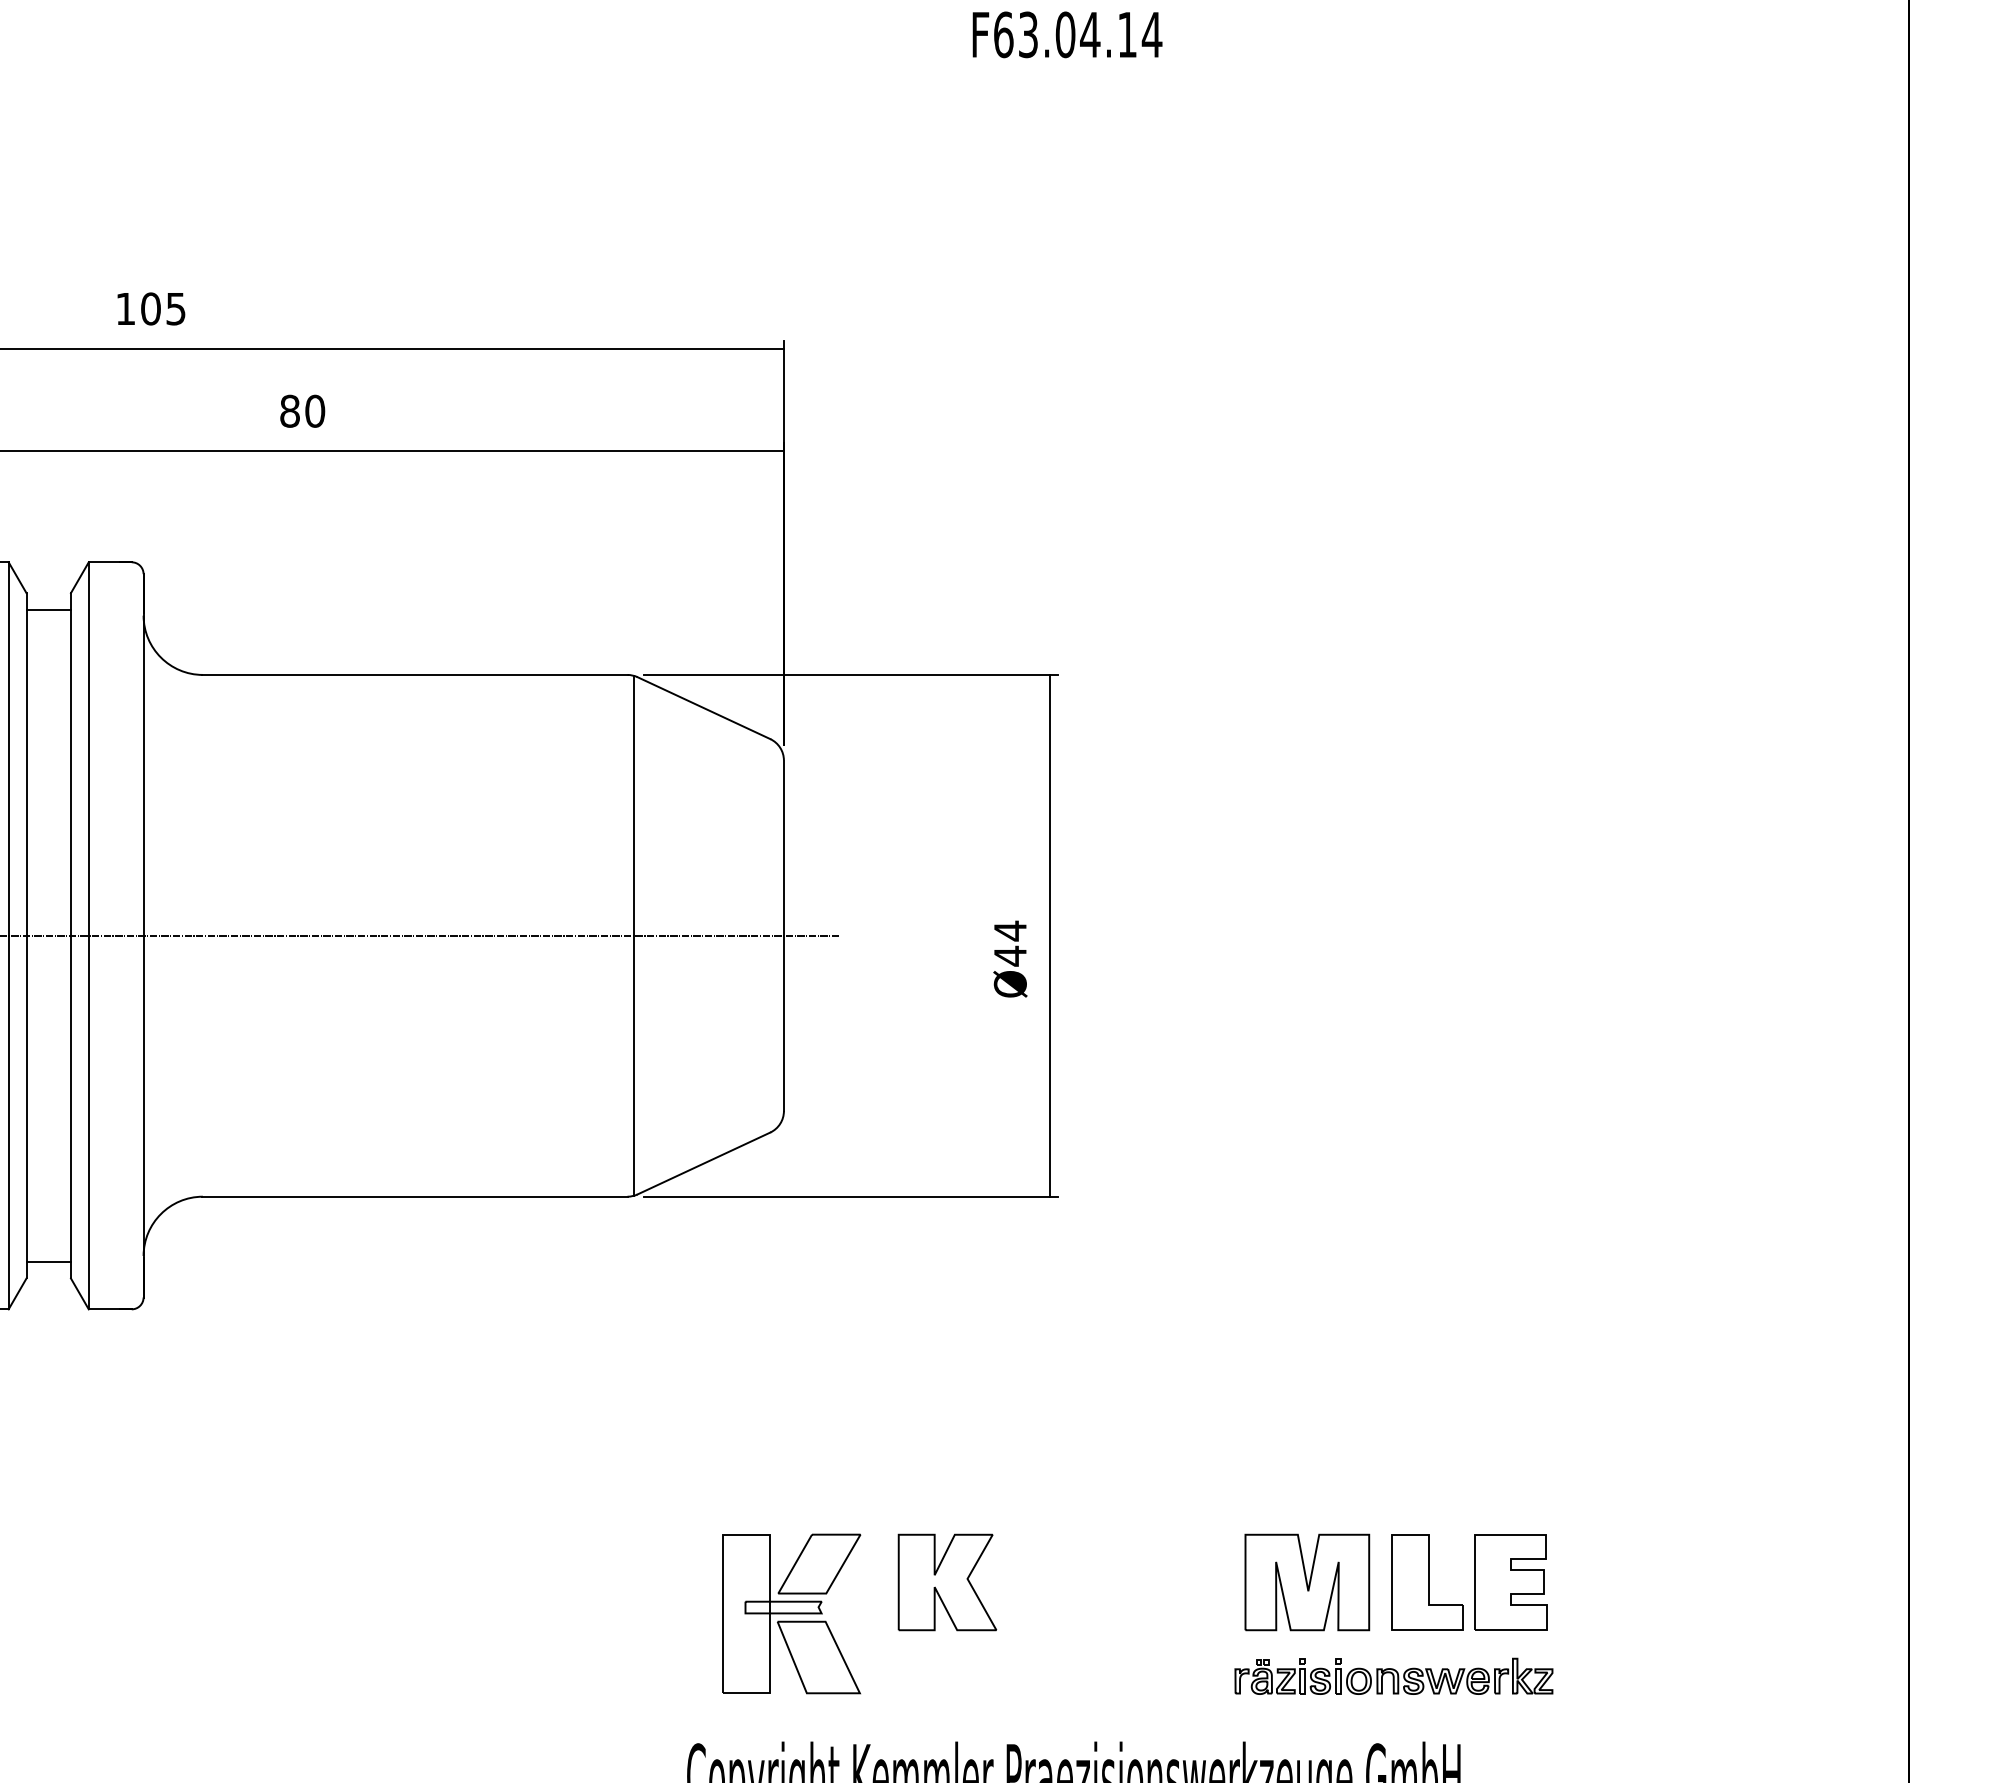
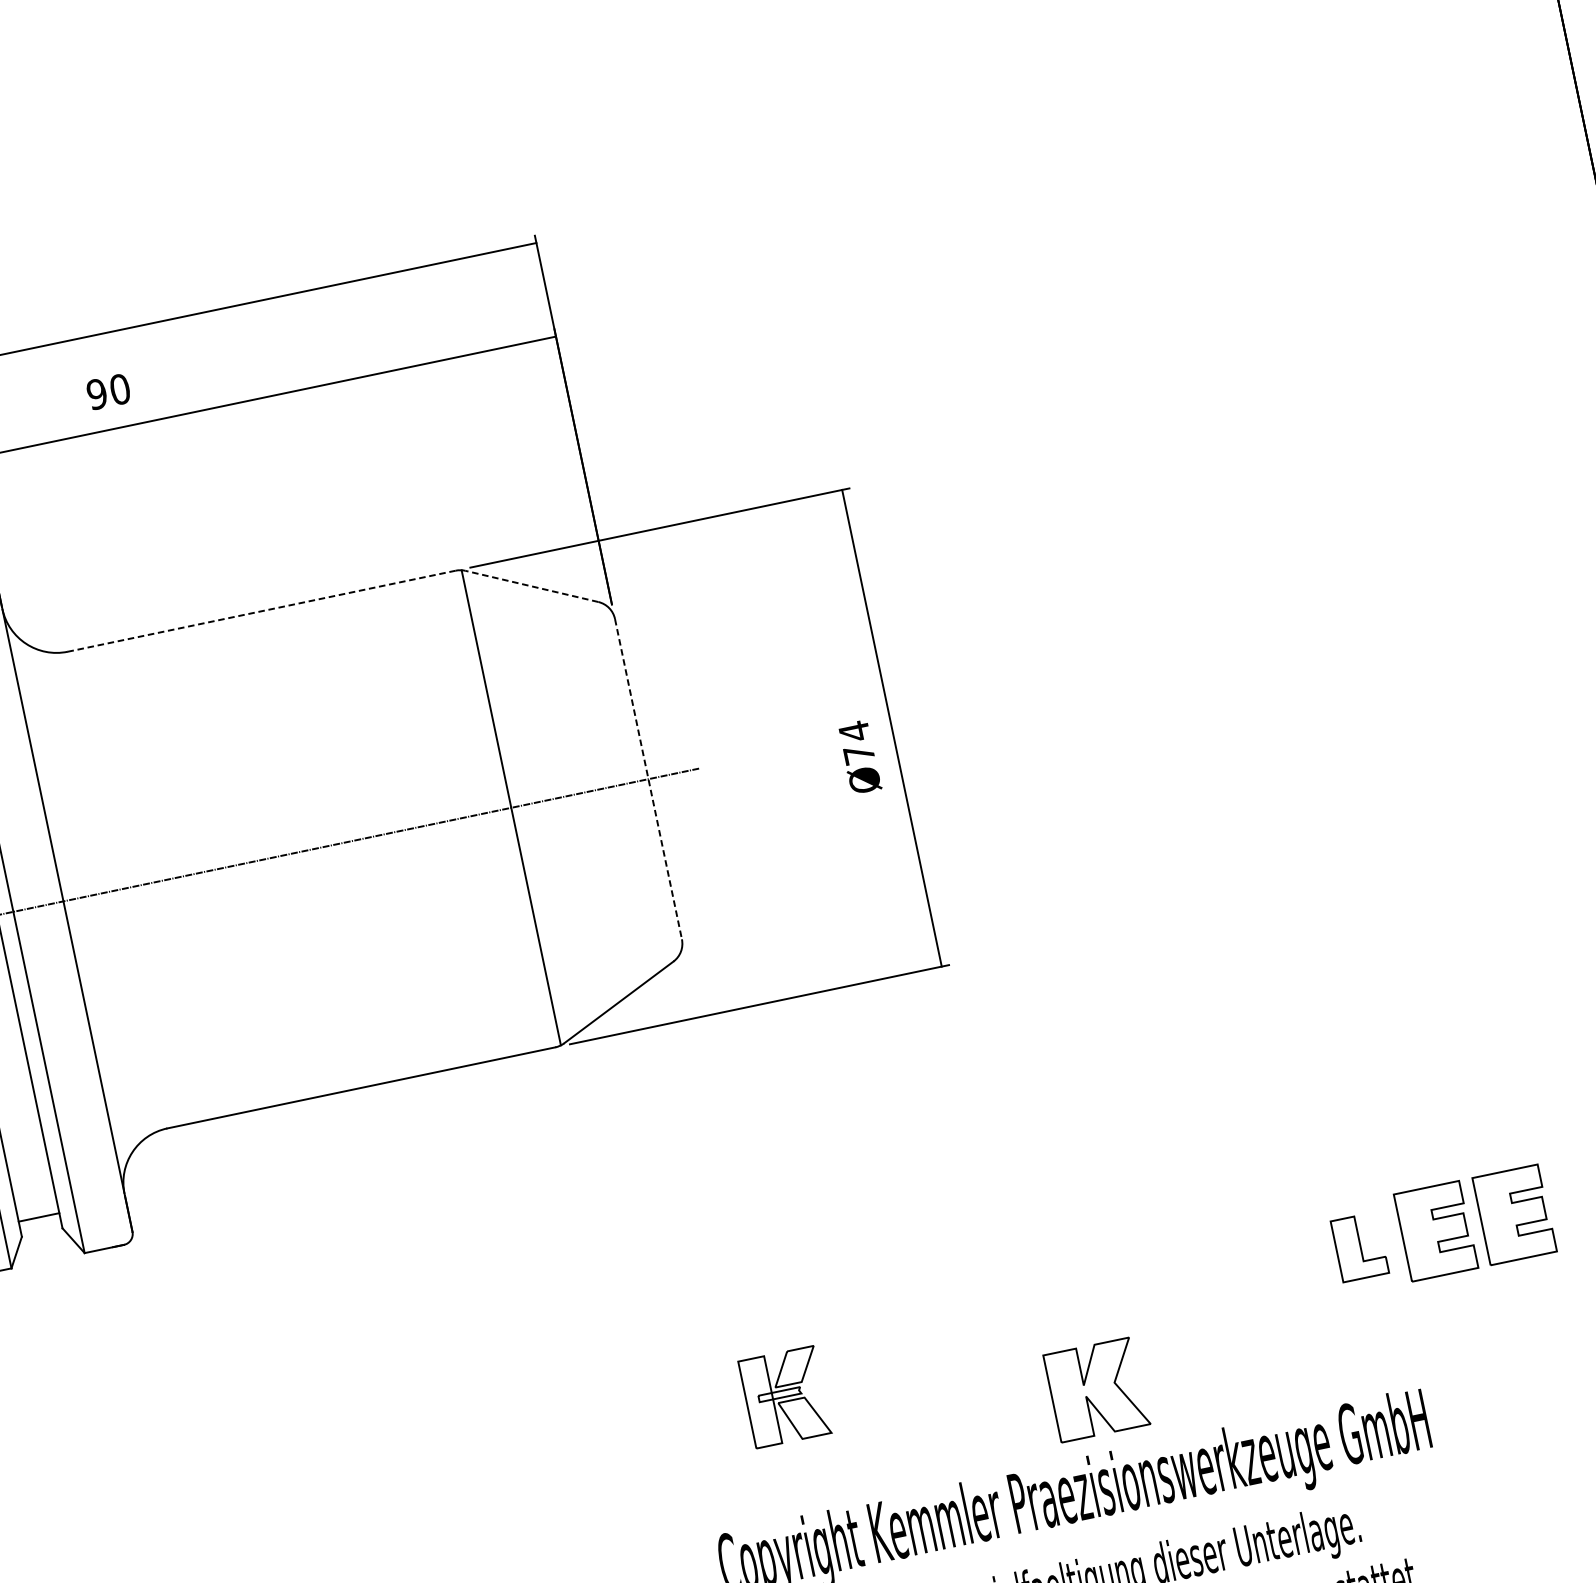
text: (289, 410) -> (96, 393), 80 -> 90
line: (414, 674) -> (261, 610), solid -> dashed
line: (703, 707) -> (531, 585), solid -> dashed
line: (783, 936) -> (648, 779), solid -> dashed
text: (1010, 955) -> (859, 753), Ø44 -> Ø74
part: (947, 1582) -> (1096, 1389), moved
part: (1307, 1582) -> (1250, 1270), removed
part: (1427, 1582) -> (1359, 1247), size x0.7
part: (1596, 1582) -> (1514, 1214), added
part: (791, 1613) -> (784, 1396), size x0.6
part: (1393, 1675) -> (1346, 1338), removed

